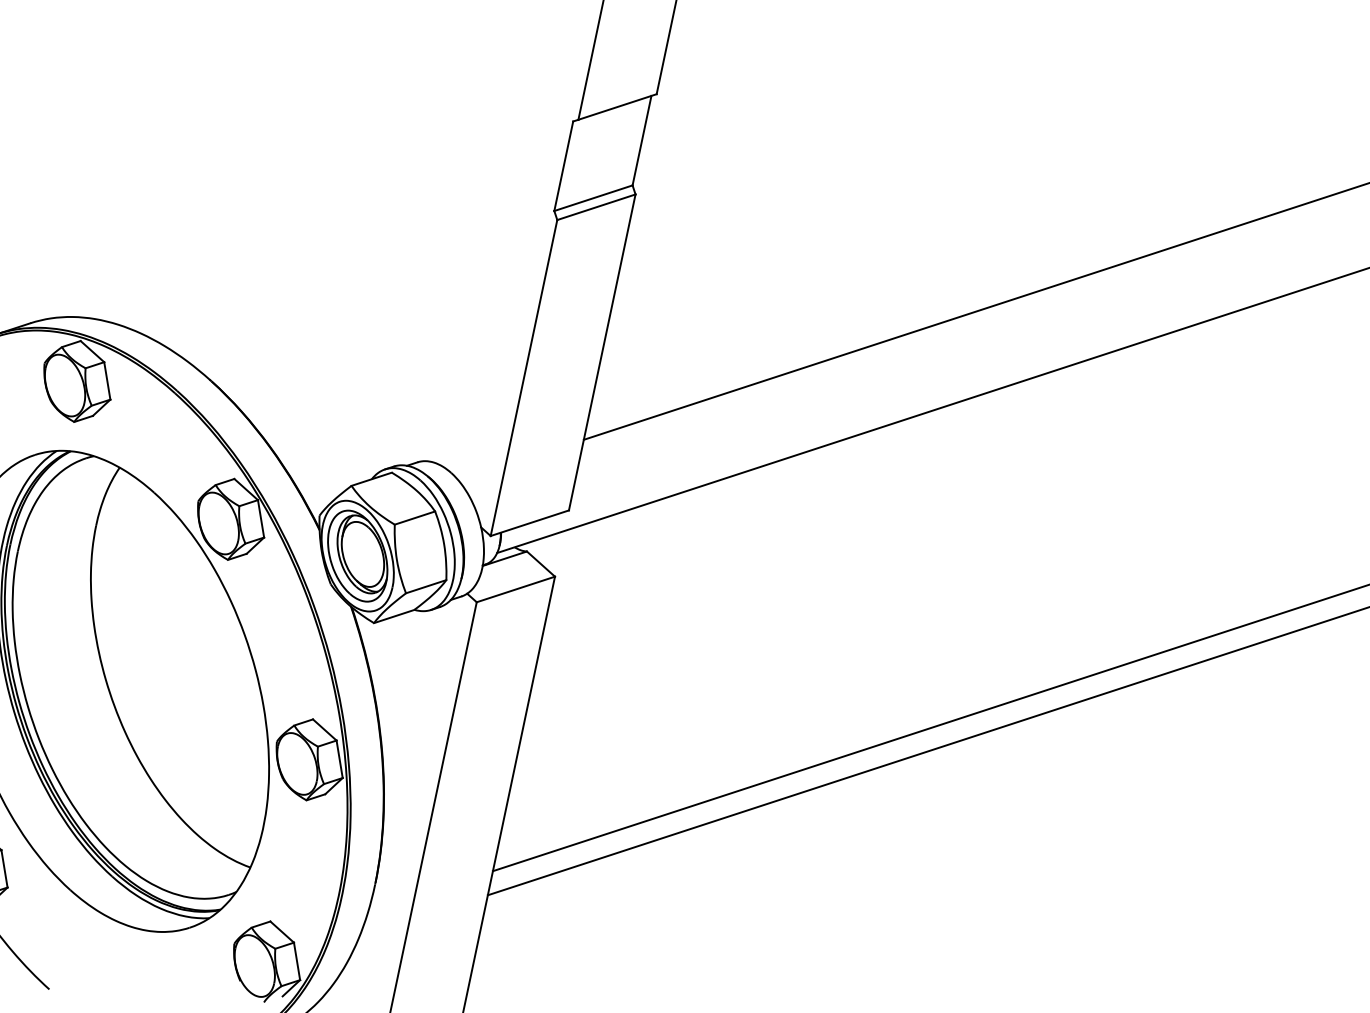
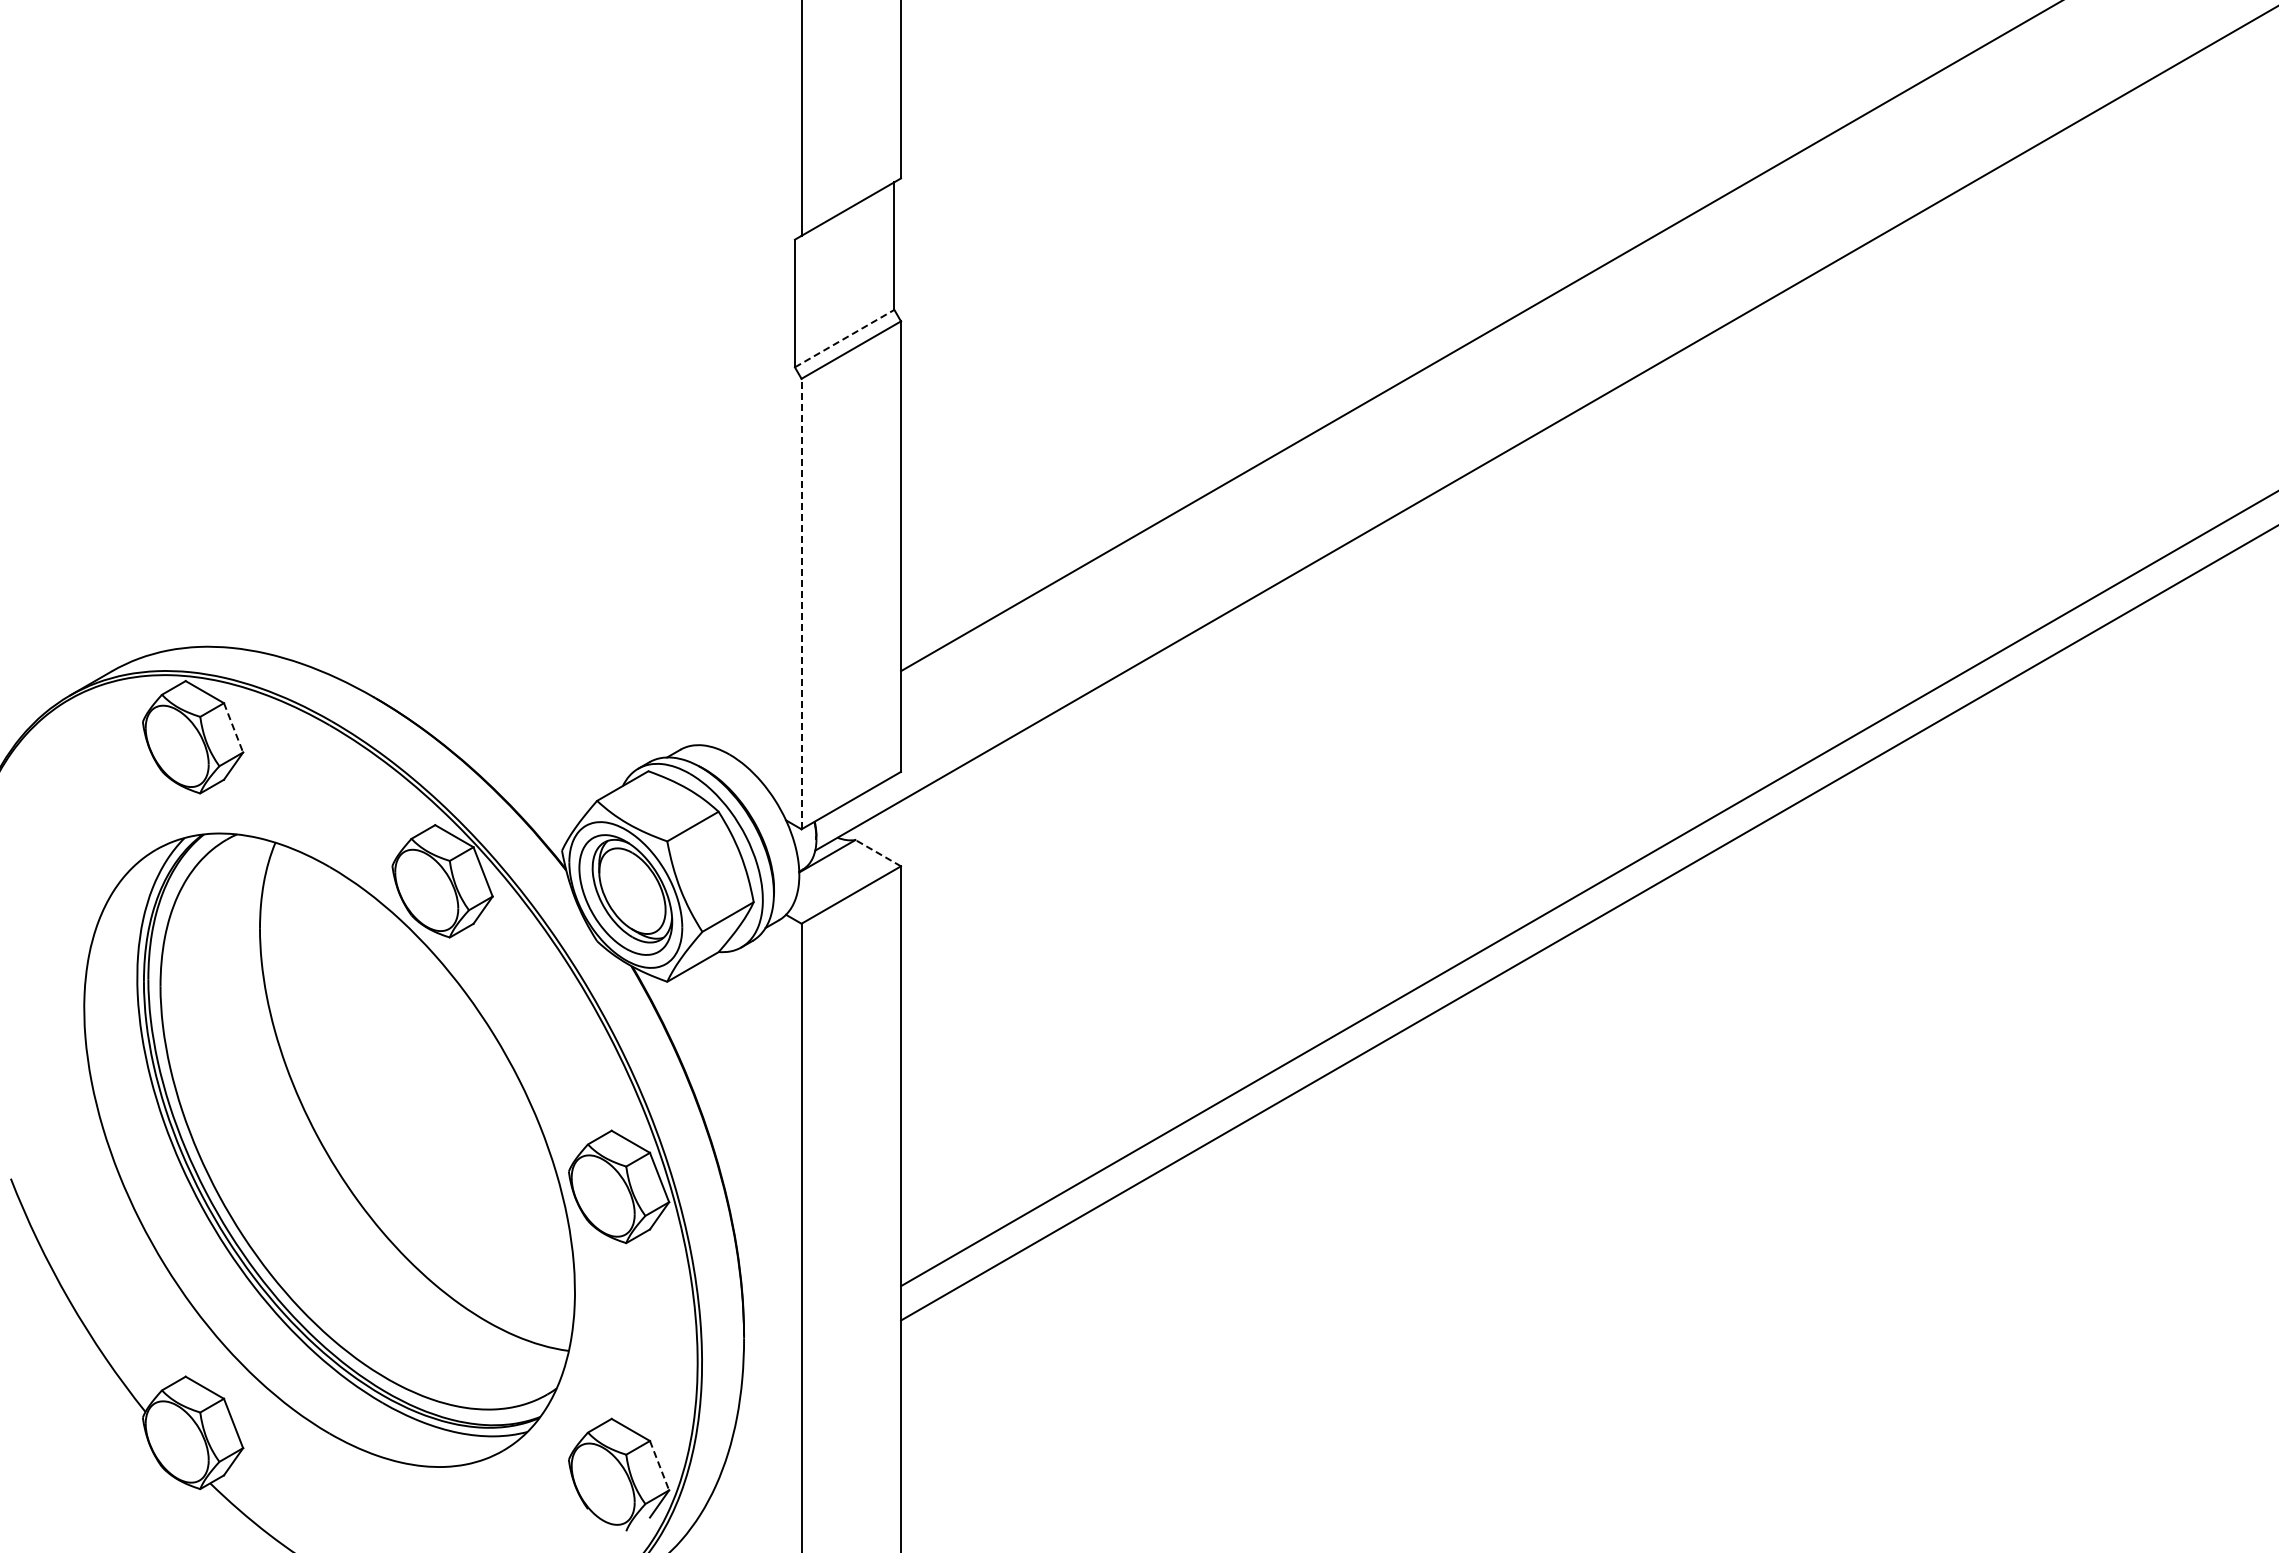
line: (594, 198) -> (845, 338), solid -> dashed
line: (524, 377) -> (801, 603), solid -> dashed
line: (107, 381) -> (233, 728), solid -> dashed
line: (540, 563) -> (877, 852), solid -> dashed
line: (296, 961) -> (659, 1466), solid -> dashed

